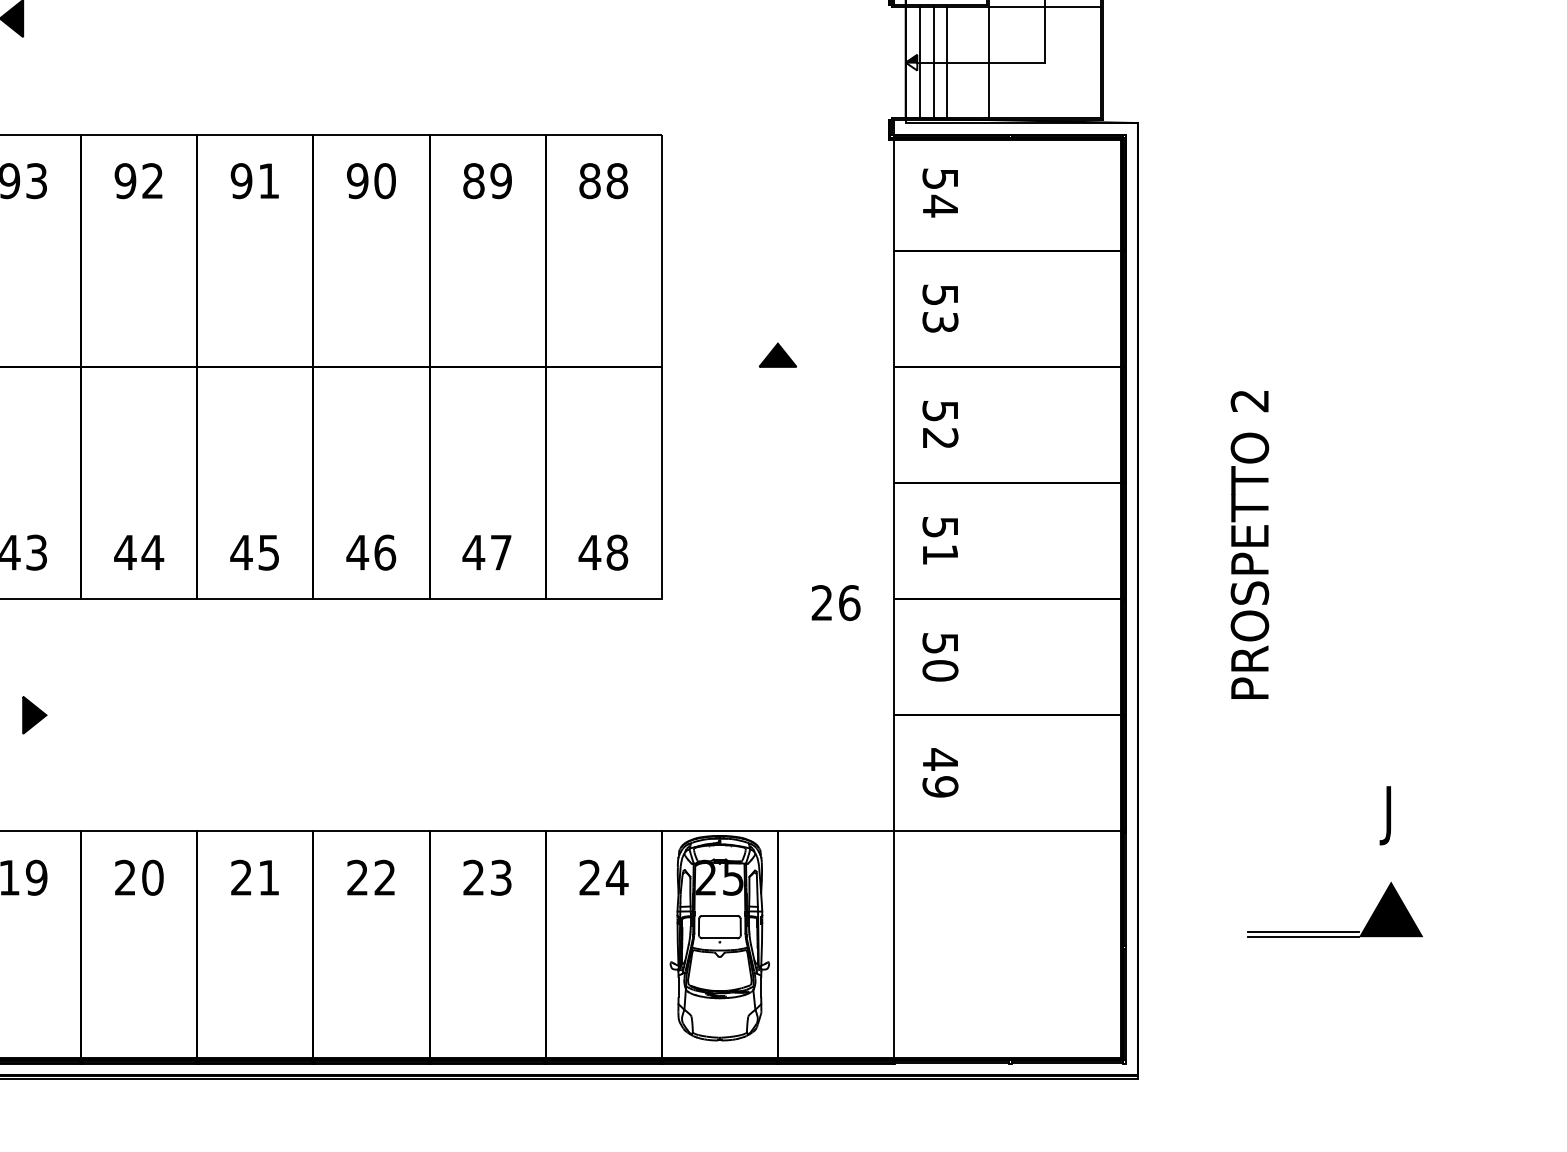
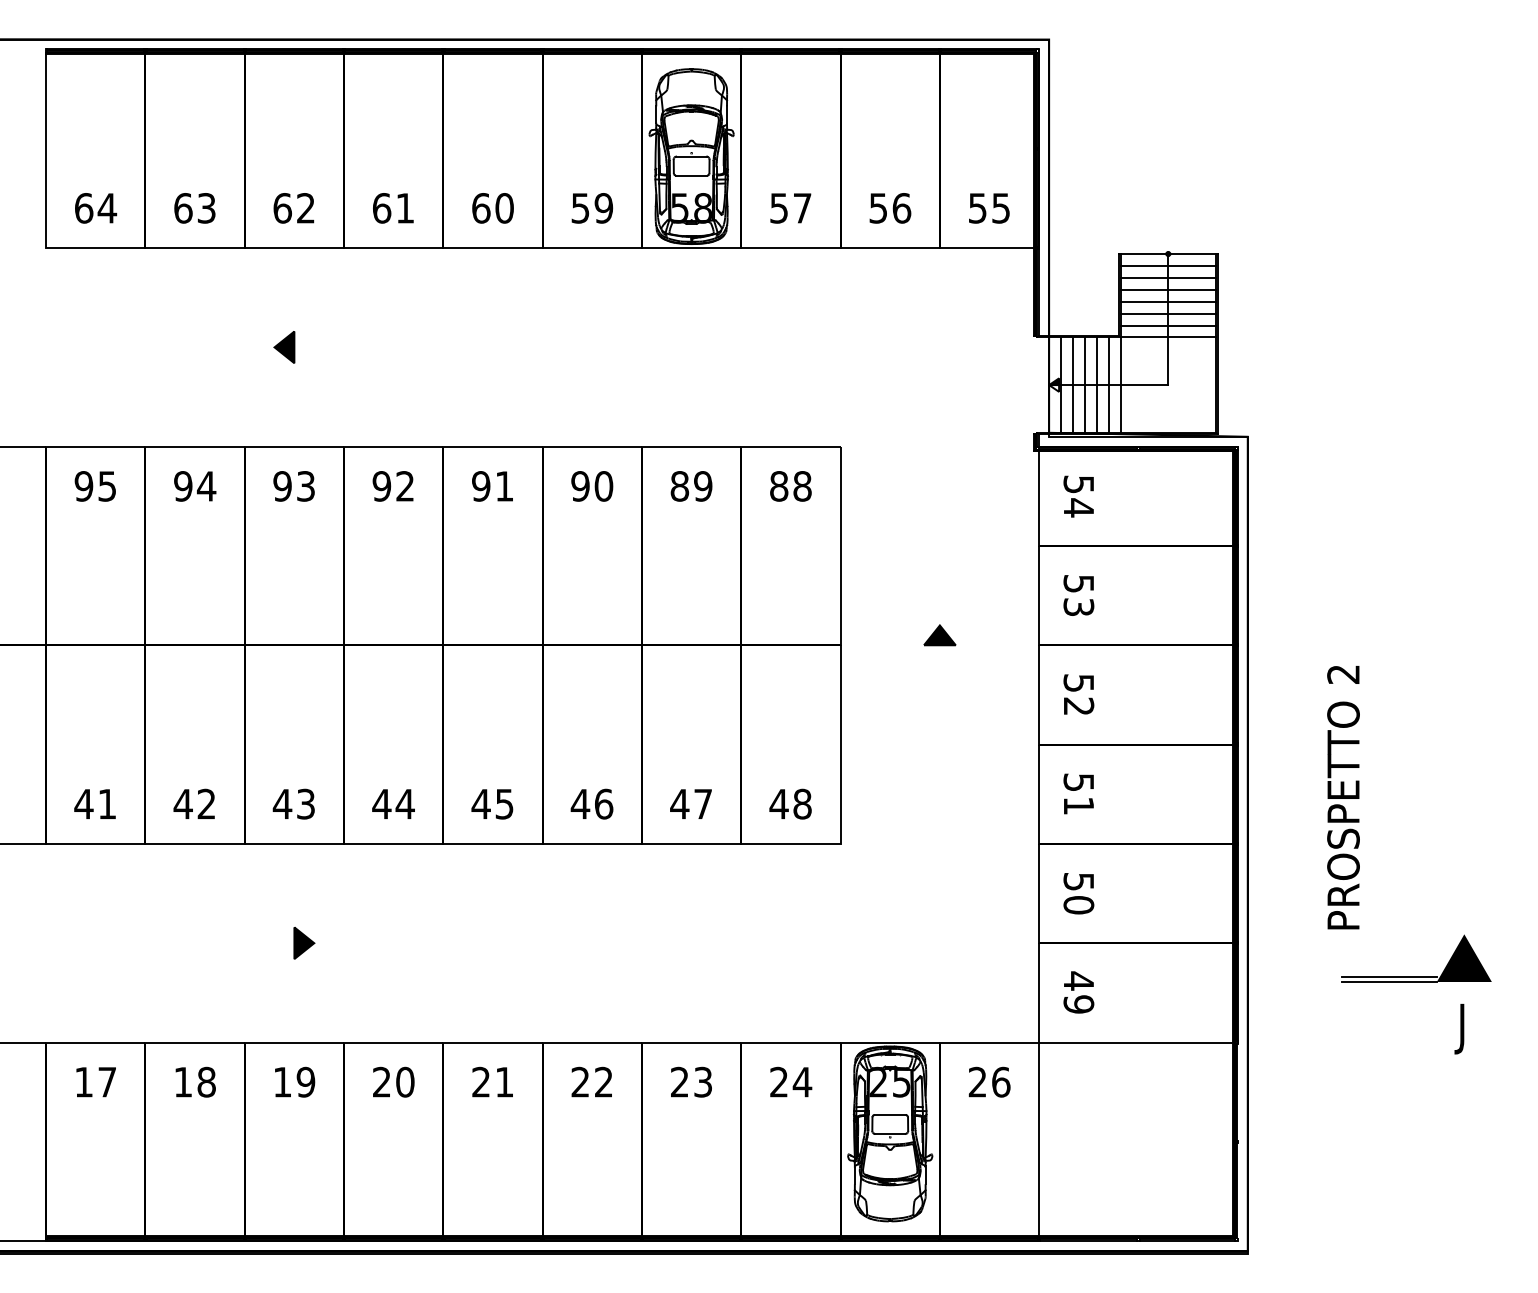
line: (961, 61) -> (1096, 384), added
line: (975, 61) -> (1108, 384), added
text: (835, 602) -> (989, 1081), moved
part: (1335, 930) -> (1416, 976), moved

